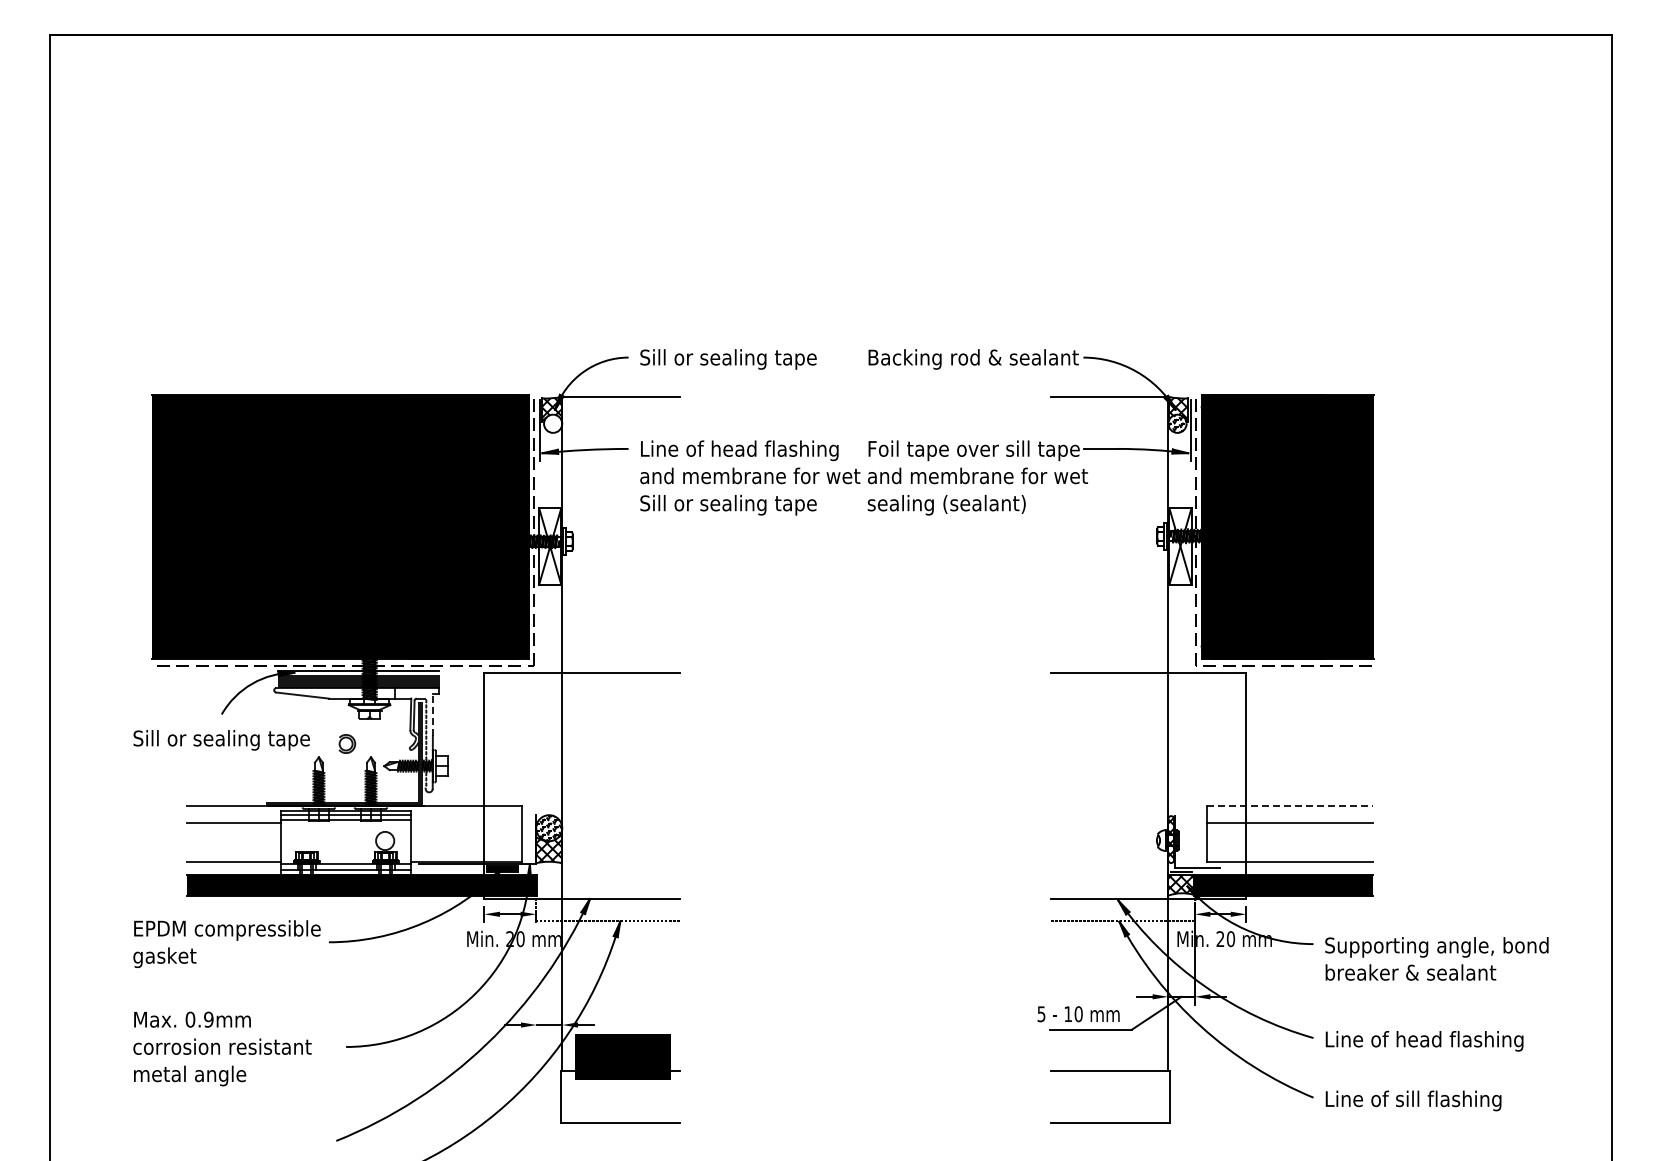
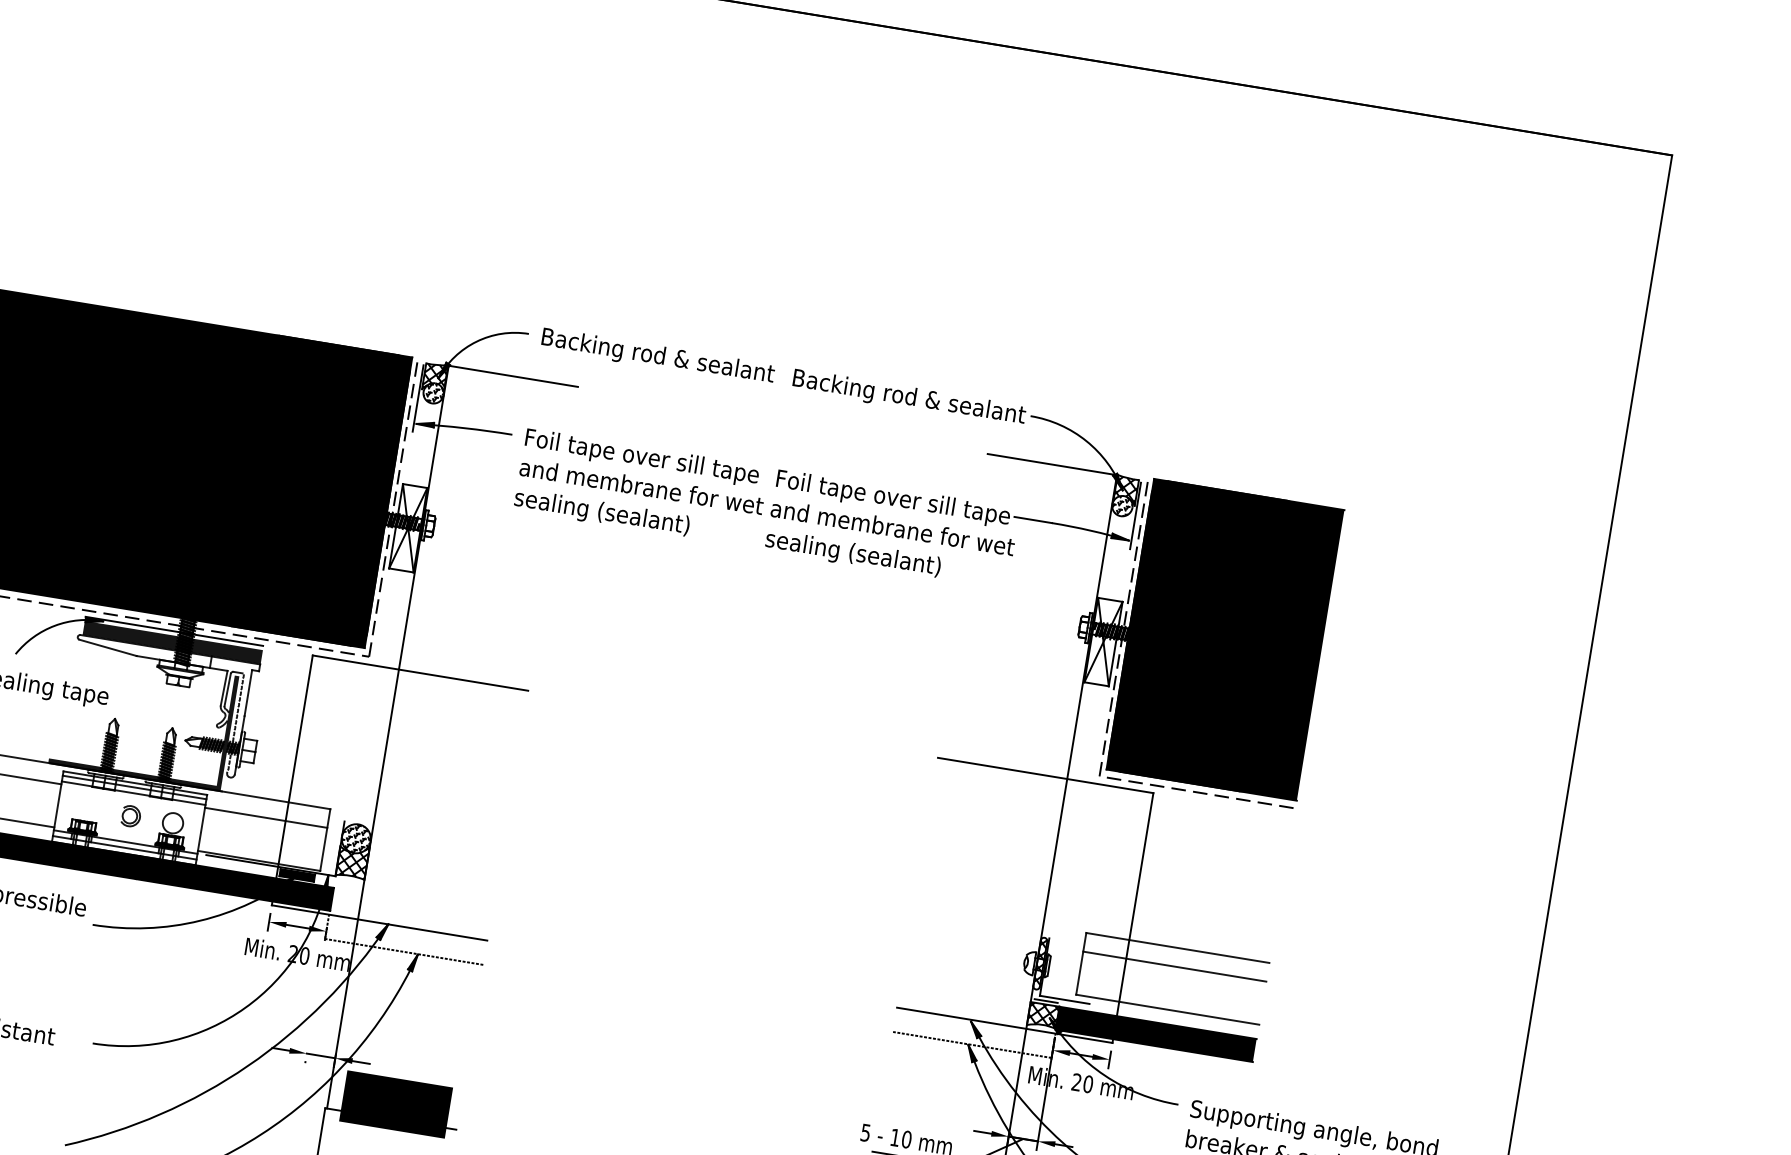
text: (745, 359) -> (657, 357), Sill or sealing tape -> Backing rod & sealant
hatch: (553, 423) -> (434, 393), added
text: (747, 450) -> (643, 457), Line of head flashing -> Foil tape over sill tape
text: (728, 504) -> (612, 514), Sill or sealing tape -> sealing (sealant)
line: (432, 715) -> (247, 693), dashed -> solid
part: (347, 743) -> (131, 815), moved
line: (1290, 805) -> (1178, 947), dashed -> solid
line: (466, 822) -> (266, 817), added

